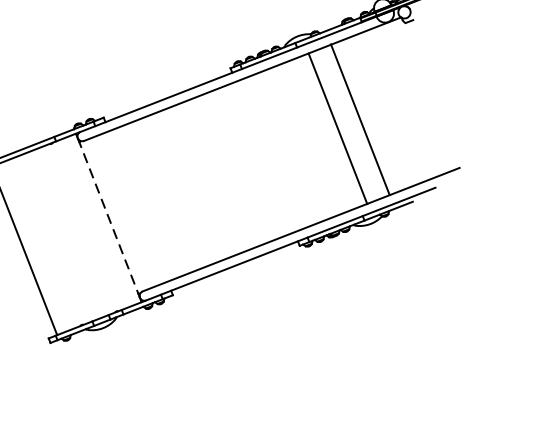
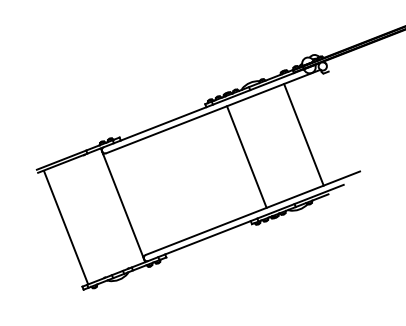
line: (359, 119) -> (303, 134), moved
line: (337, 127) -> (246, 156), moved
line: (109, 218) -> (123, 205), dashed -> solid

